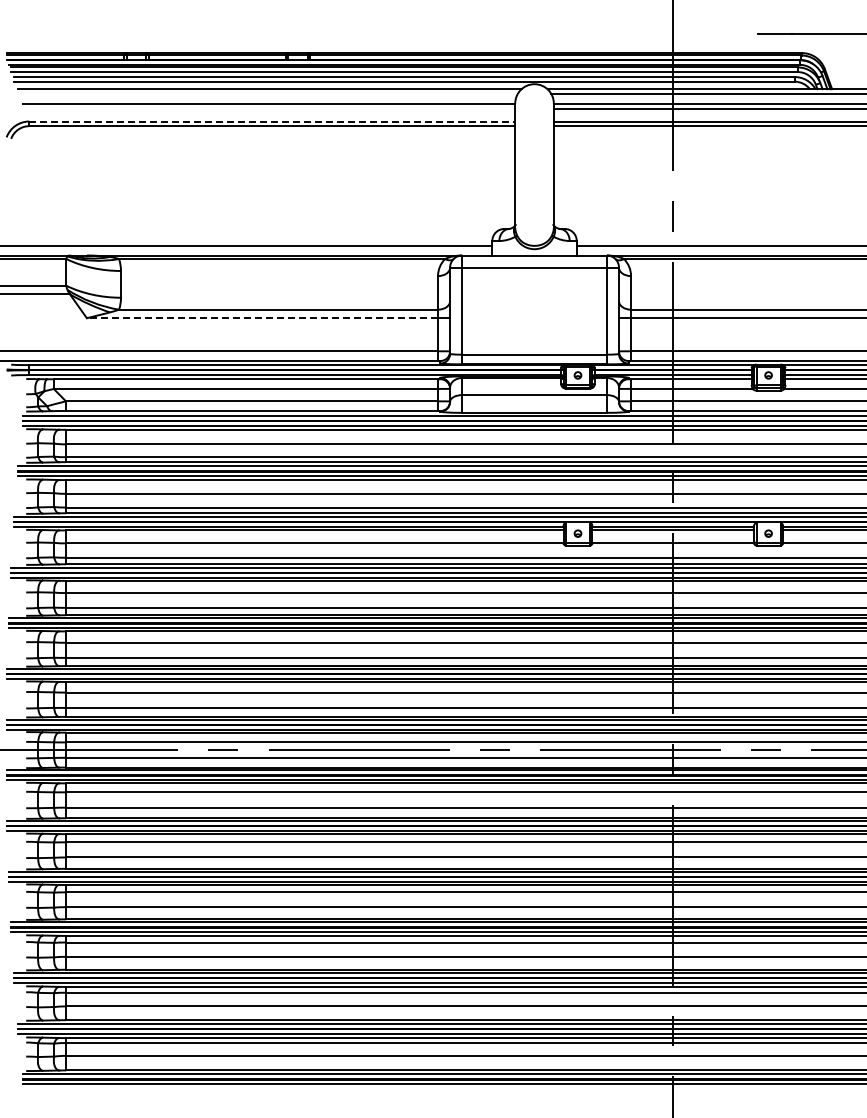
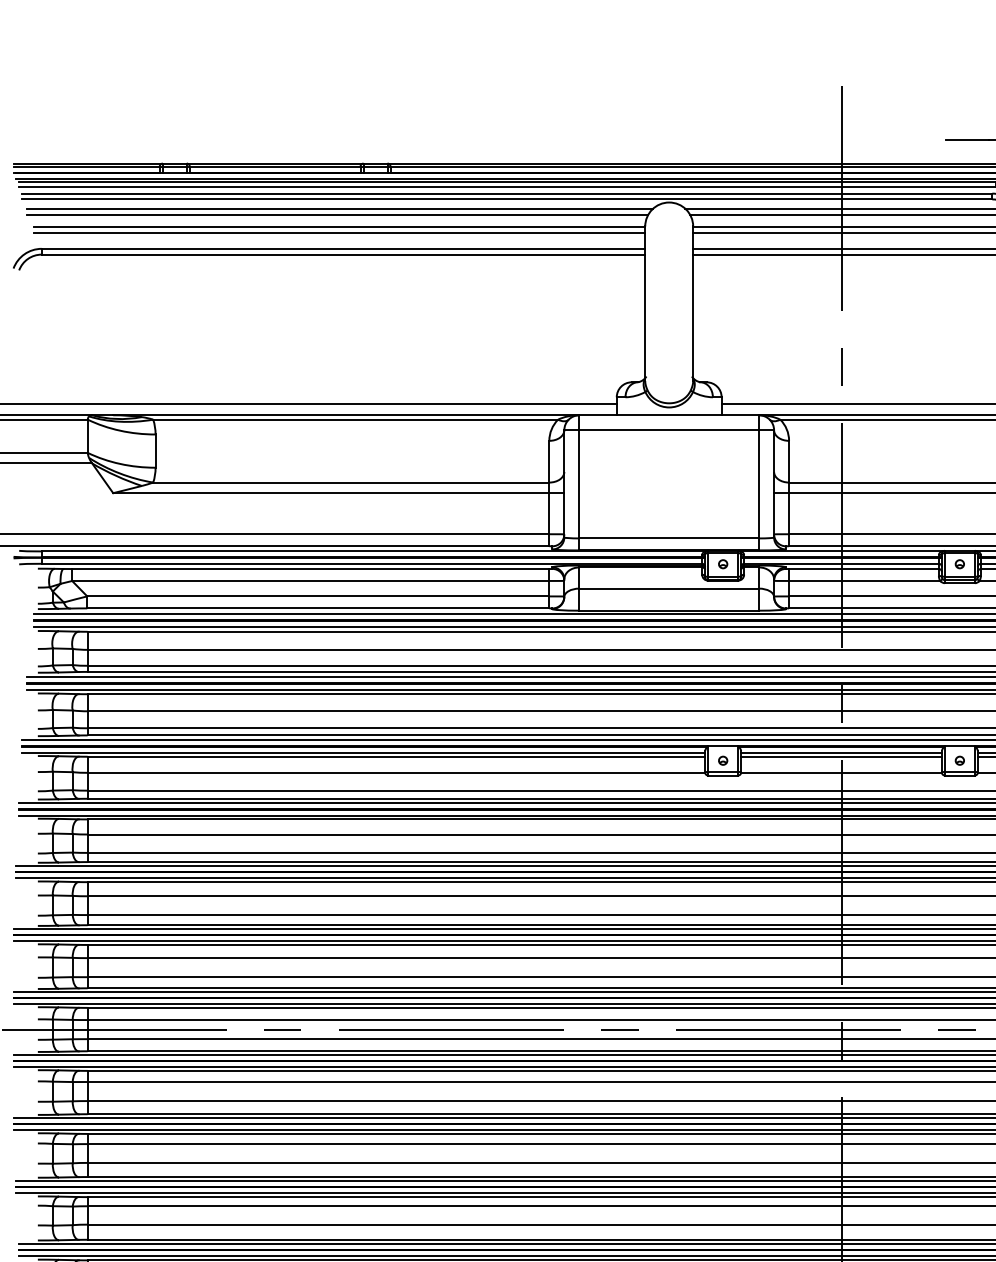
line: (267, 93) -> (337, 214), added
line: (268, 108) -> (338, 232), added
line: (272, 121) -> (343, 248), dashed -> solid
line: (262, 318) -> (331, 493), dashed -> solid

